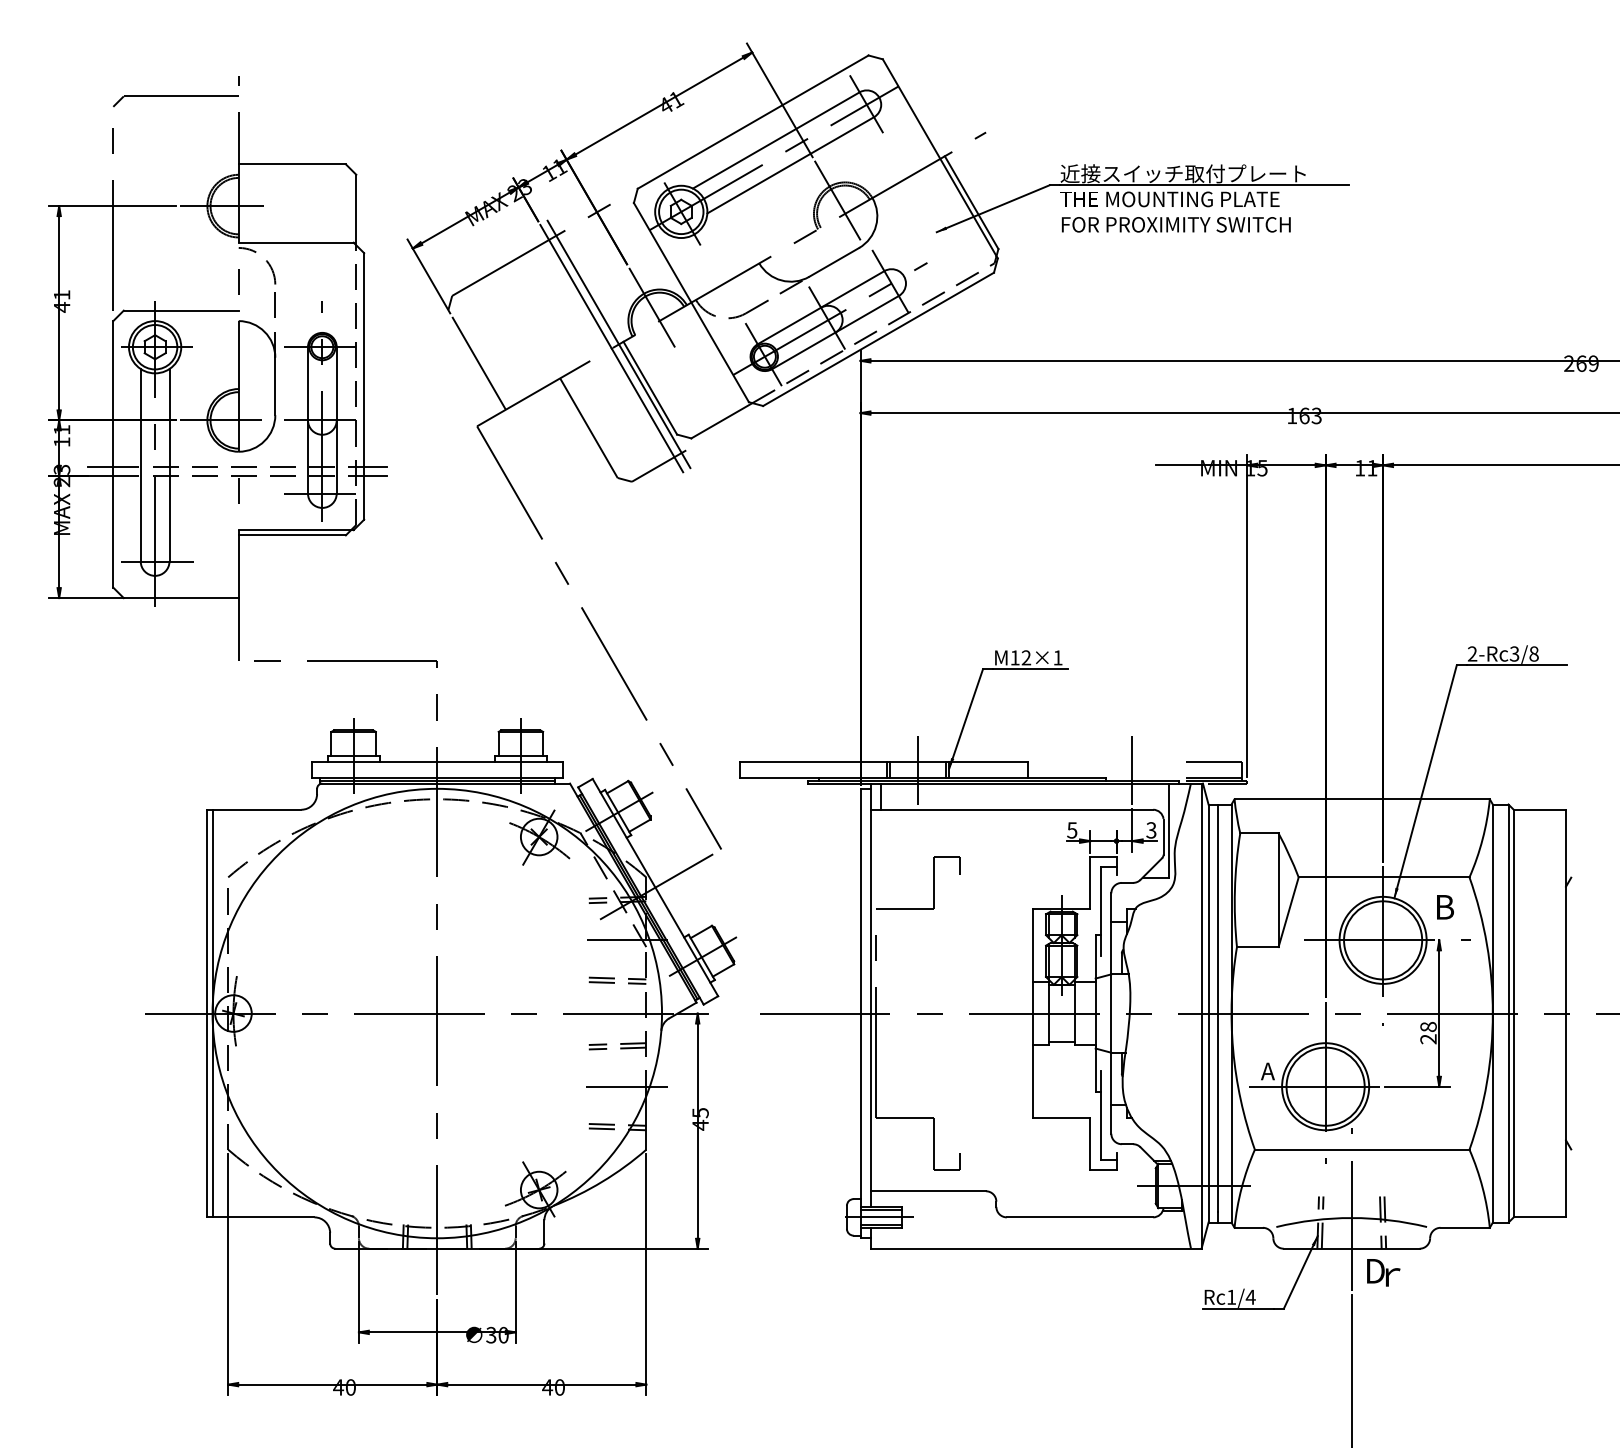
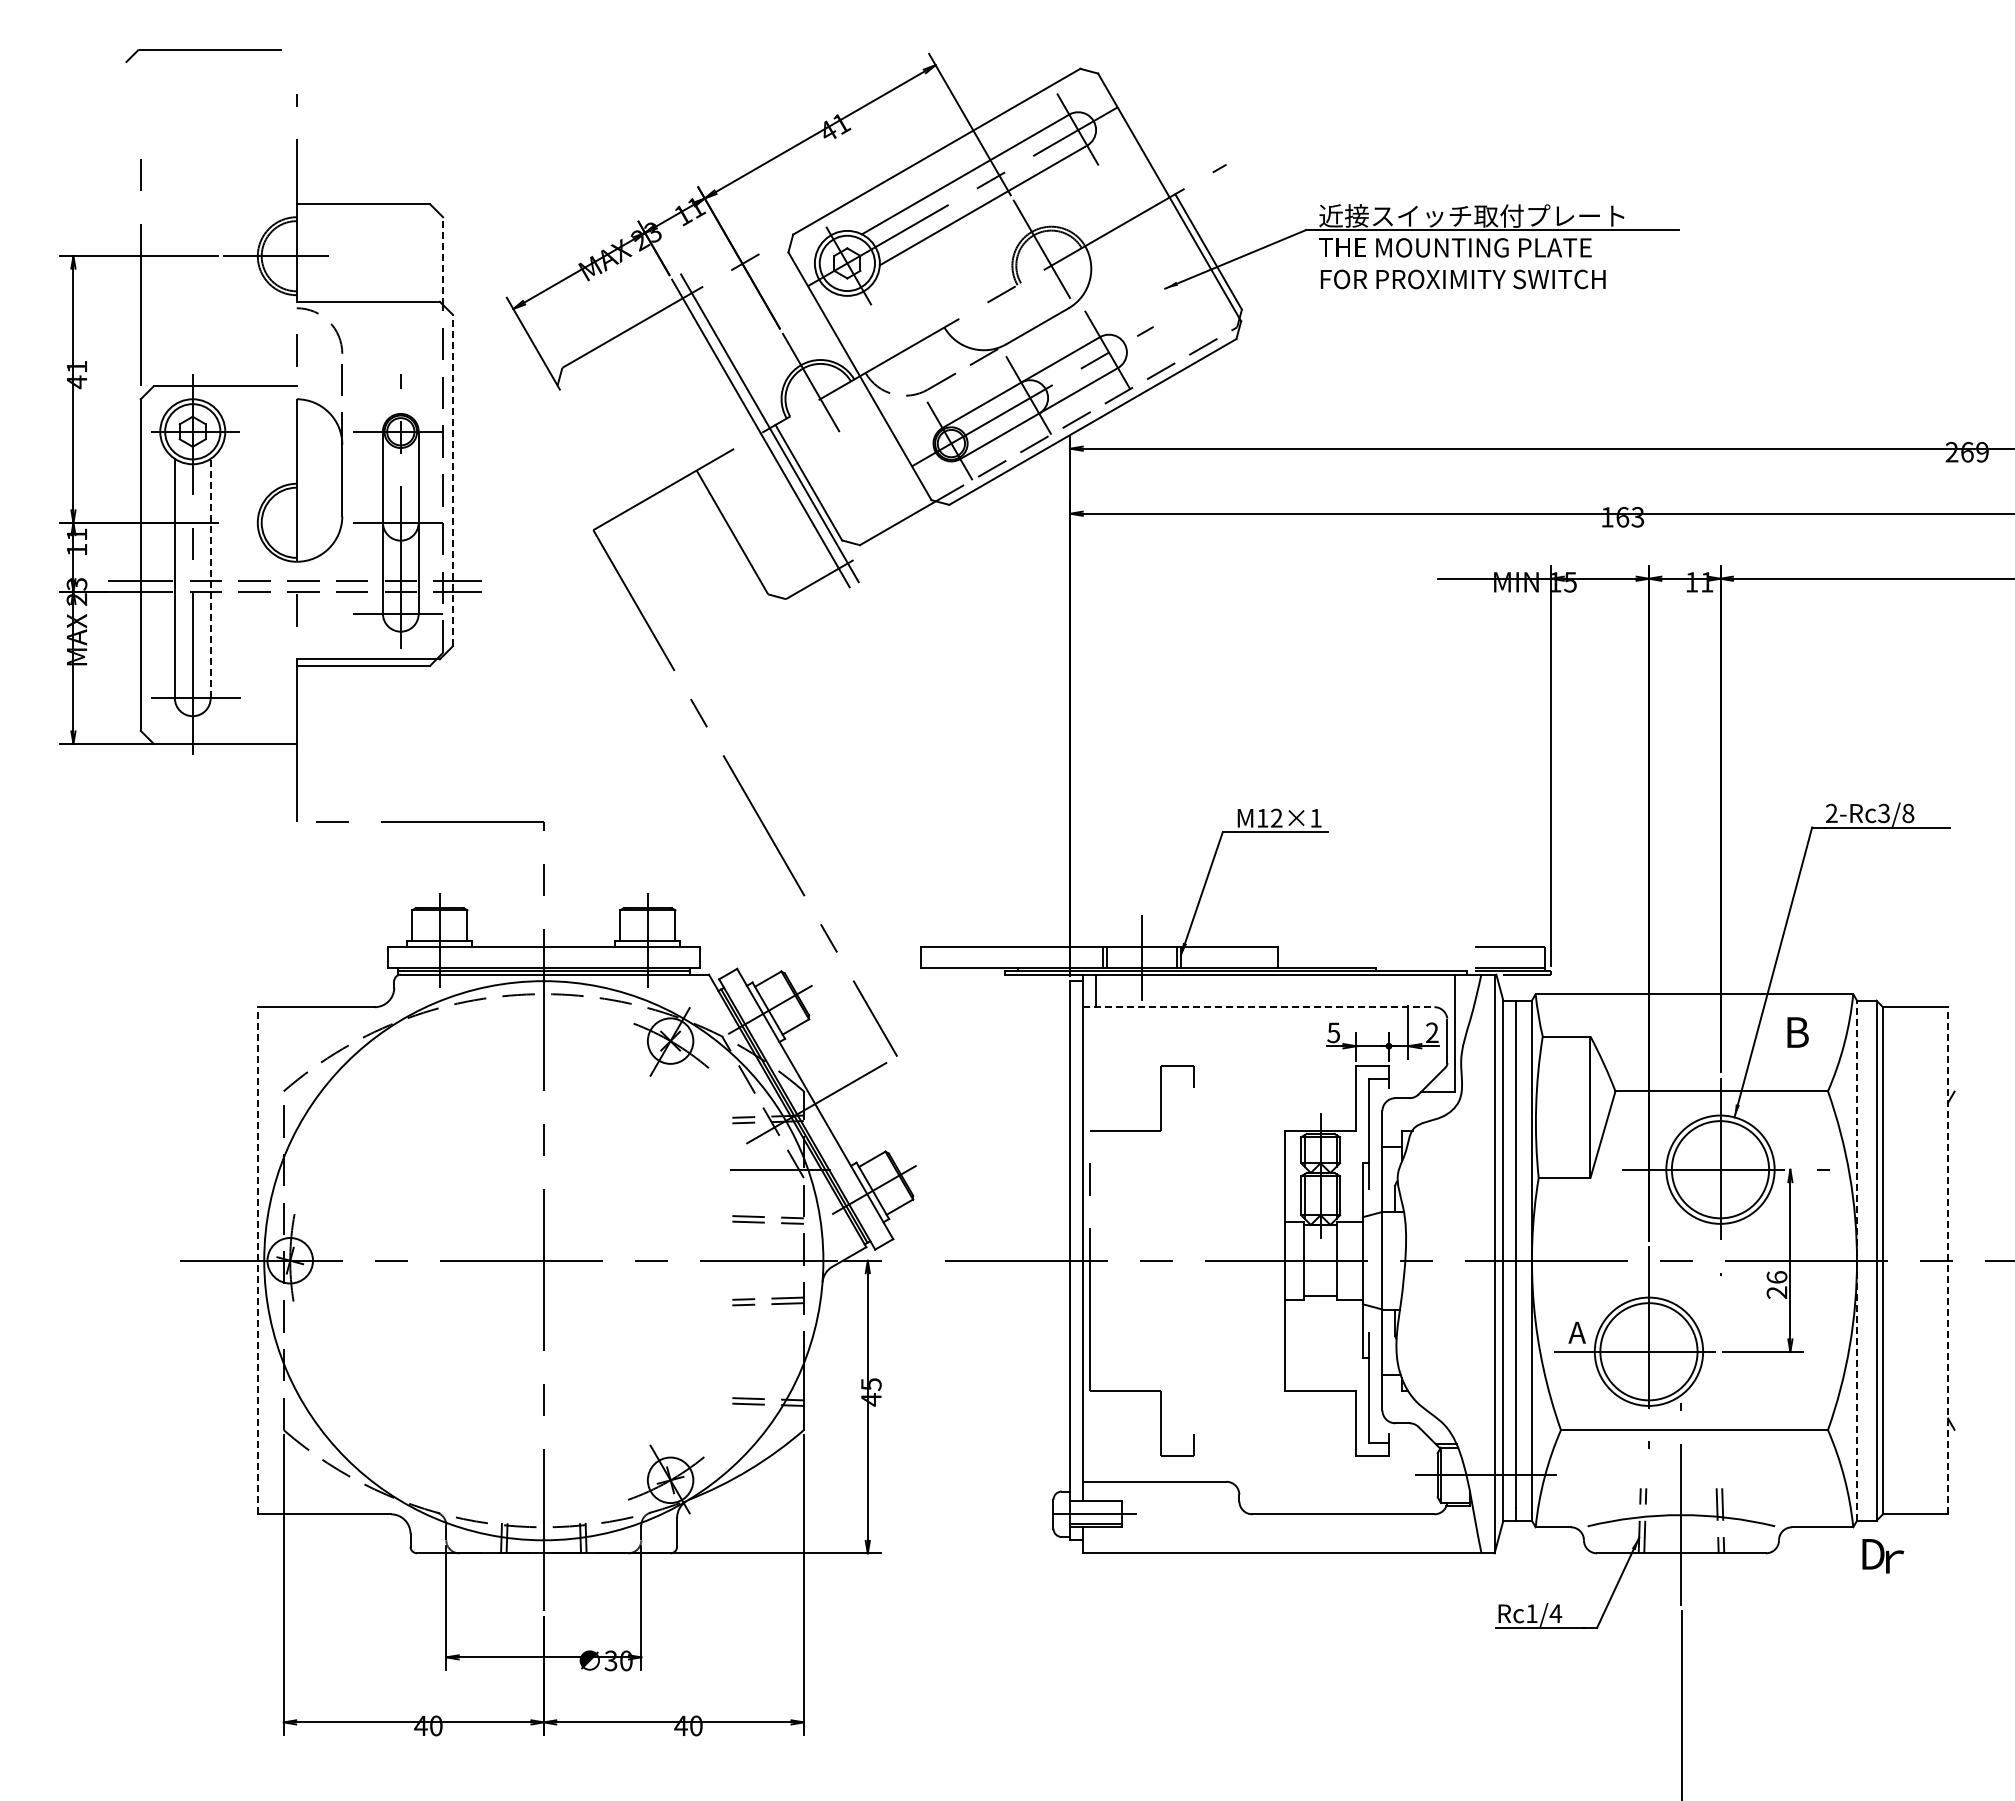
part: (175, 101) -> (203, 56), moved
line: (356, 210) -> (443, 261), solid -> dashed
line: (478, 363) -> (595, 451), removed
line: (363, 386) -> (452, 480), solid -> dashed
line: (220, 420) -> (274, 522), removed
line: (169, 465) -> (210, 578), solid -> dashed
line: (1132, 769) -> (1408, 957), removed
line: (1011, 810) -> (1258, 1007), solid -> dashed
text: (1150, 830) -> (1431, 1033), 3 -> 2
text: (1445, 907) -> (1797, 1032), moved
line: (207, 1013) -> (257, 1260), solid -> dashed
line: (212, 1013) -> (264, 1260), removed
line: (1493, 1013) -> (1857, 1260), solid -> dashed
line: (1566, 1013) -> (1948, 1260), solid -> dashed
text: (1428, 1027) -> (1776, 1277), 28 -> 26
line: (626, 1086) -> (779, 1351), removed
line: (881, 1209) -> (1096, 1504), removed
text: (1383, 1272) -> (1883, 1556), moved

